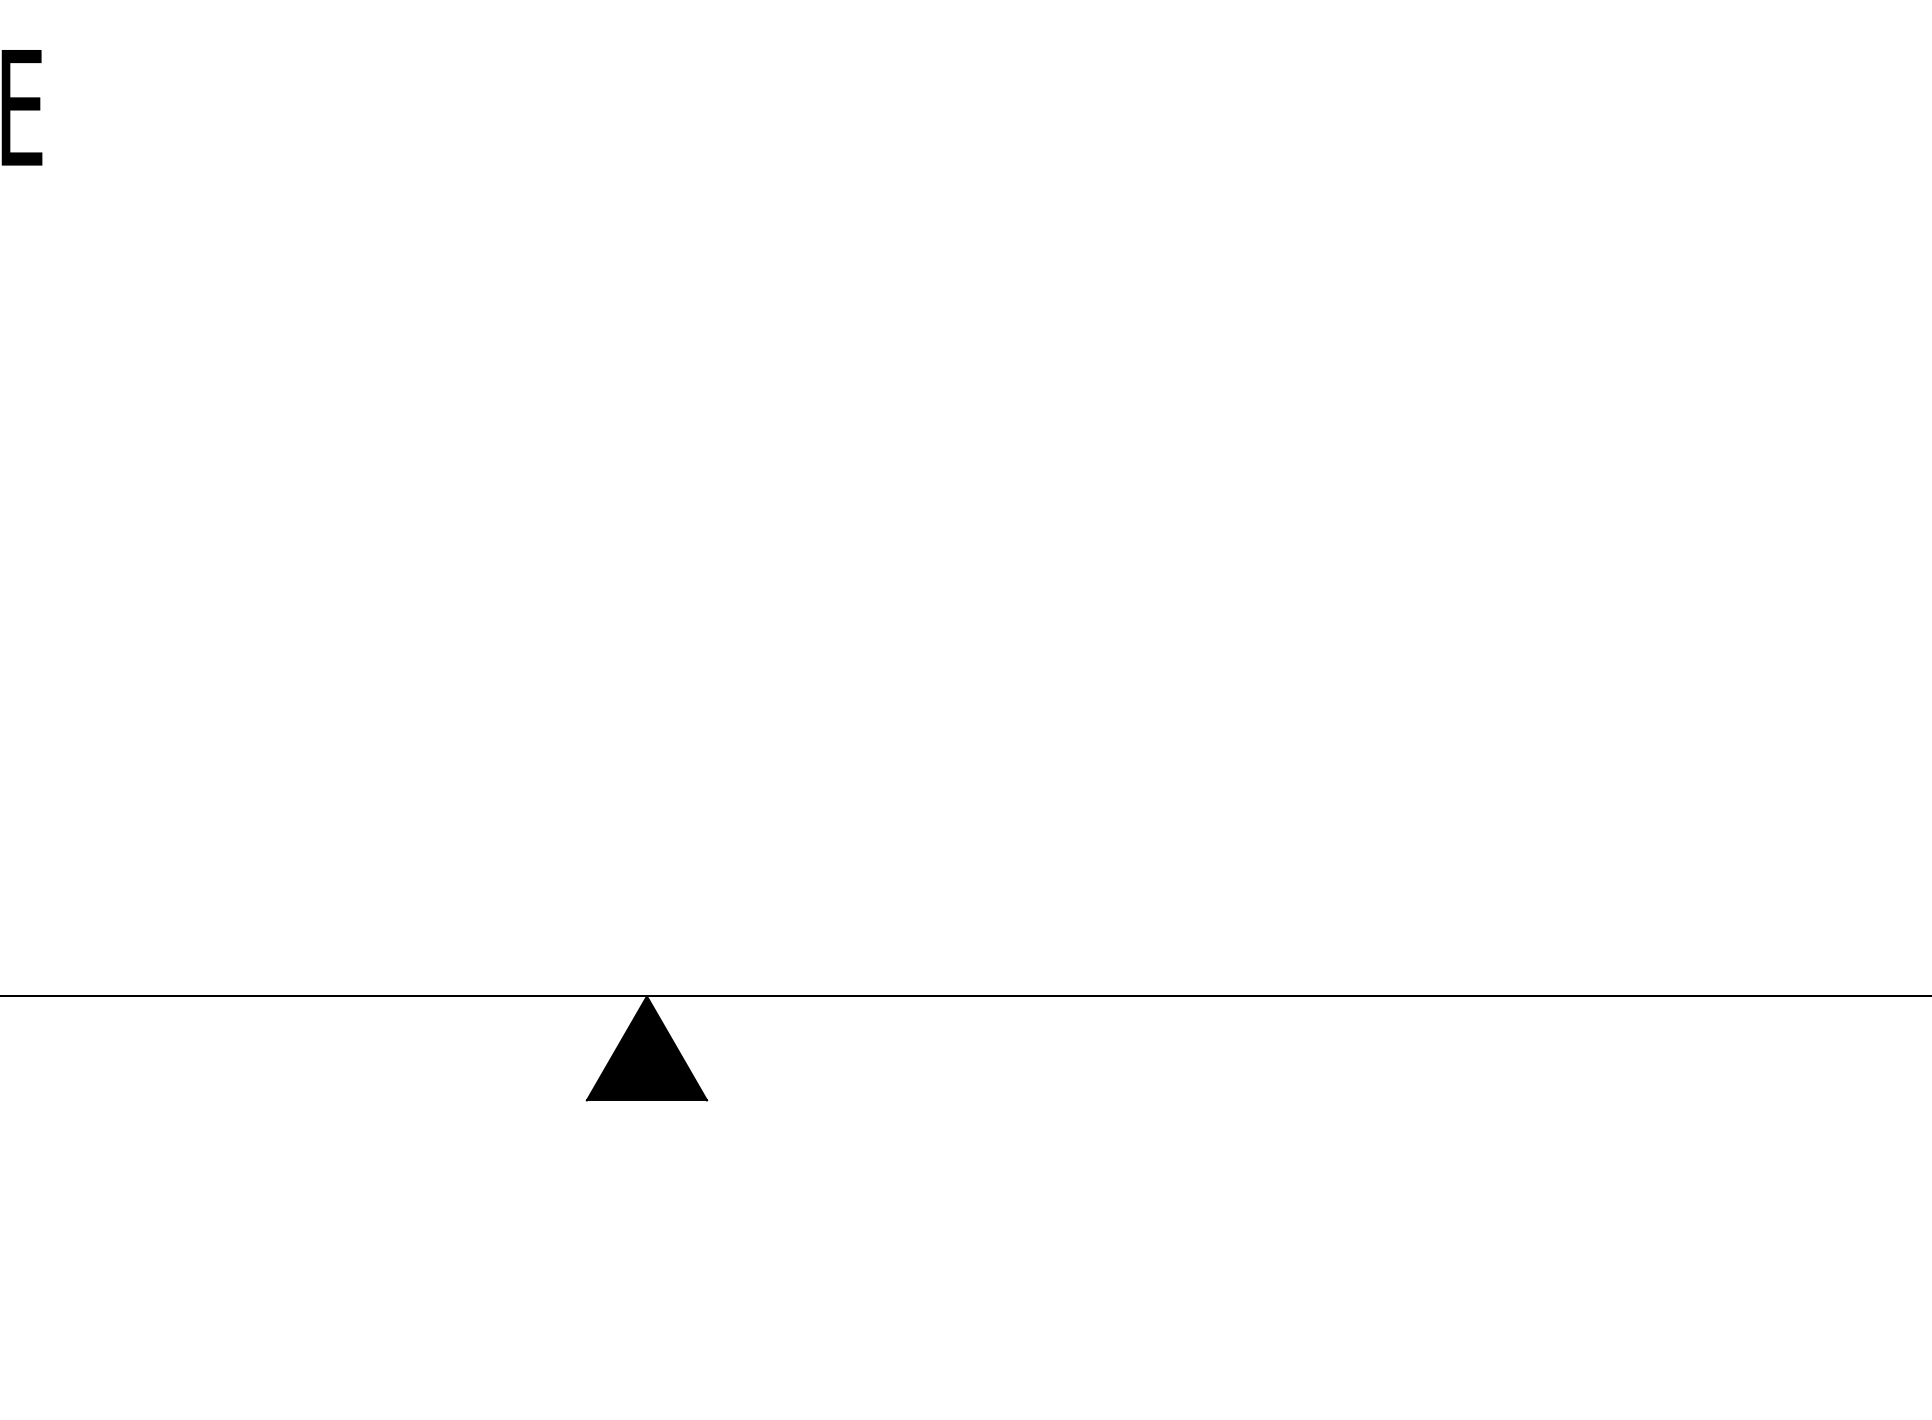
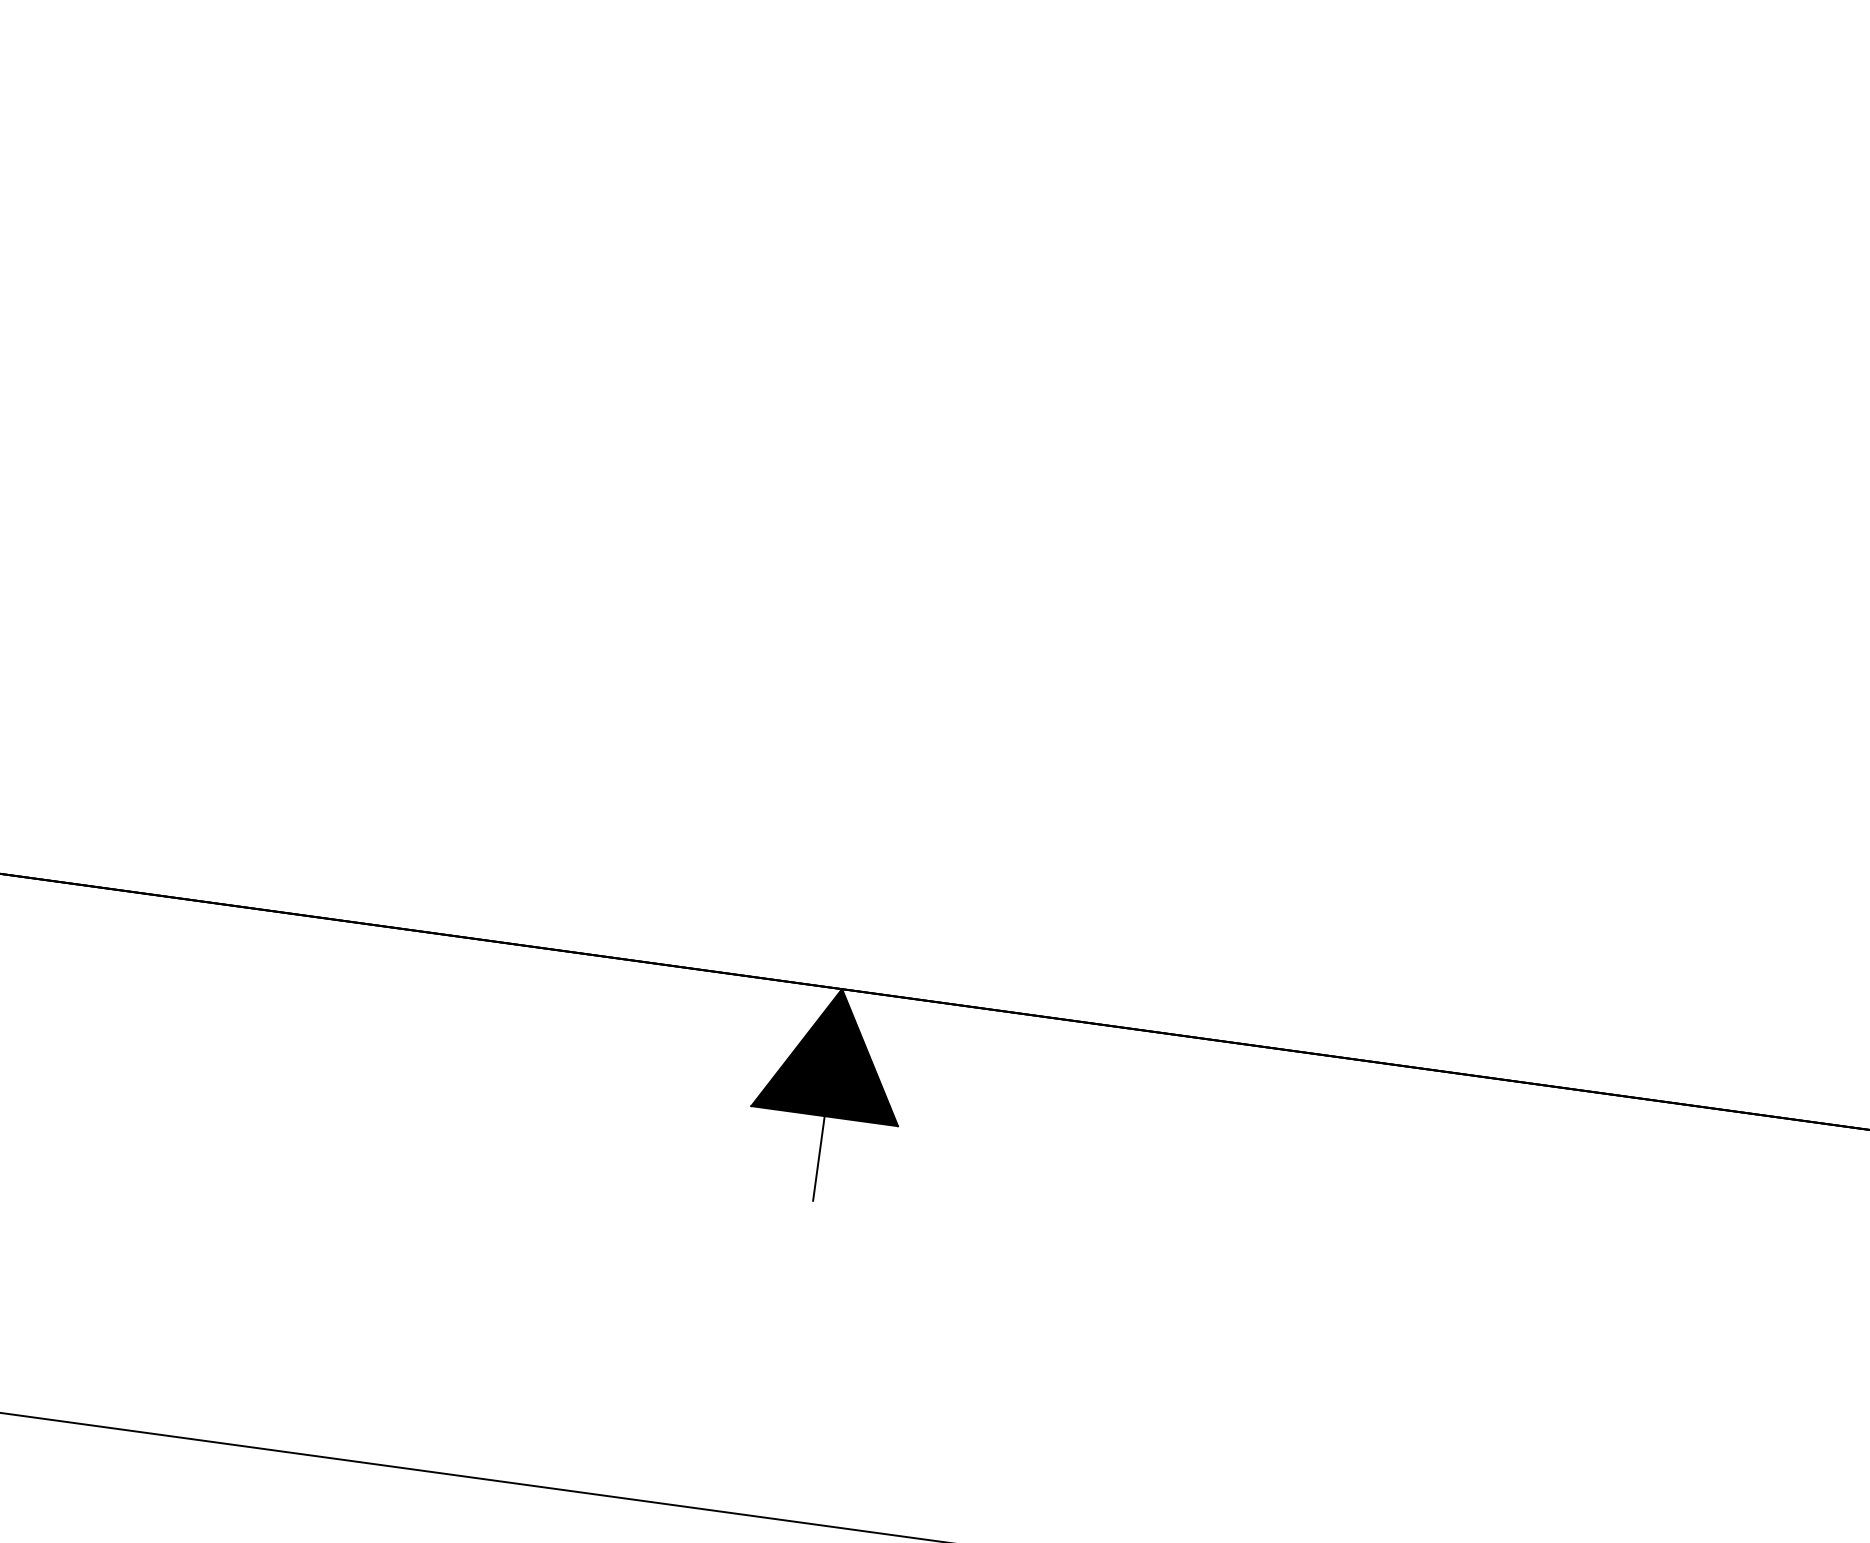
line: (646, 1134) -> (818, 1157), added

